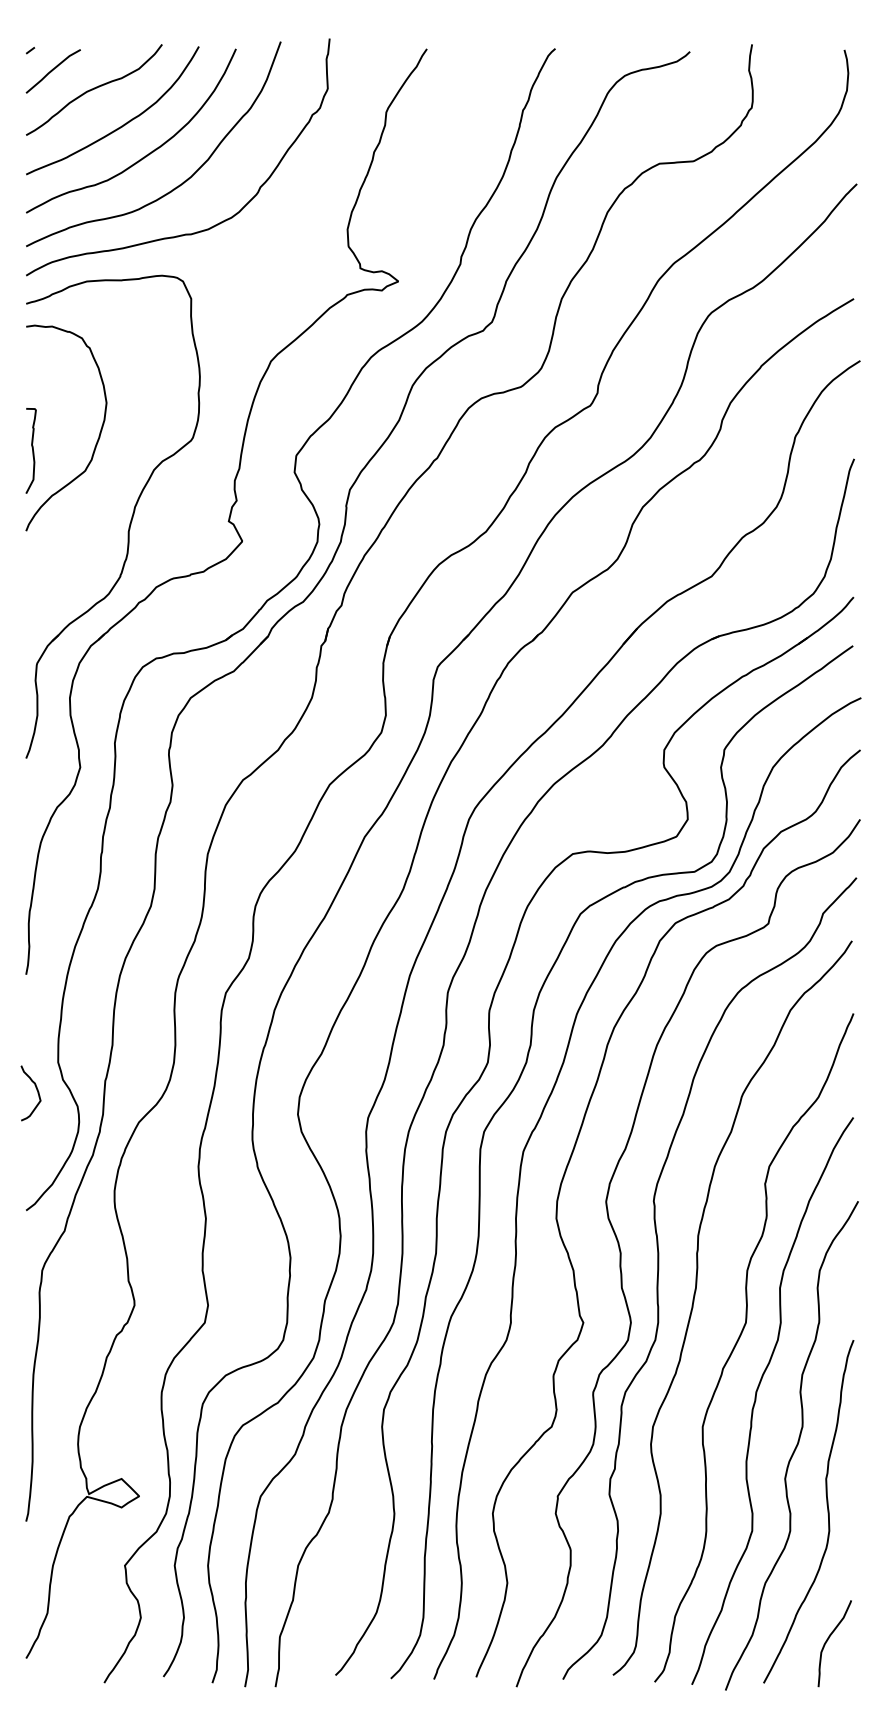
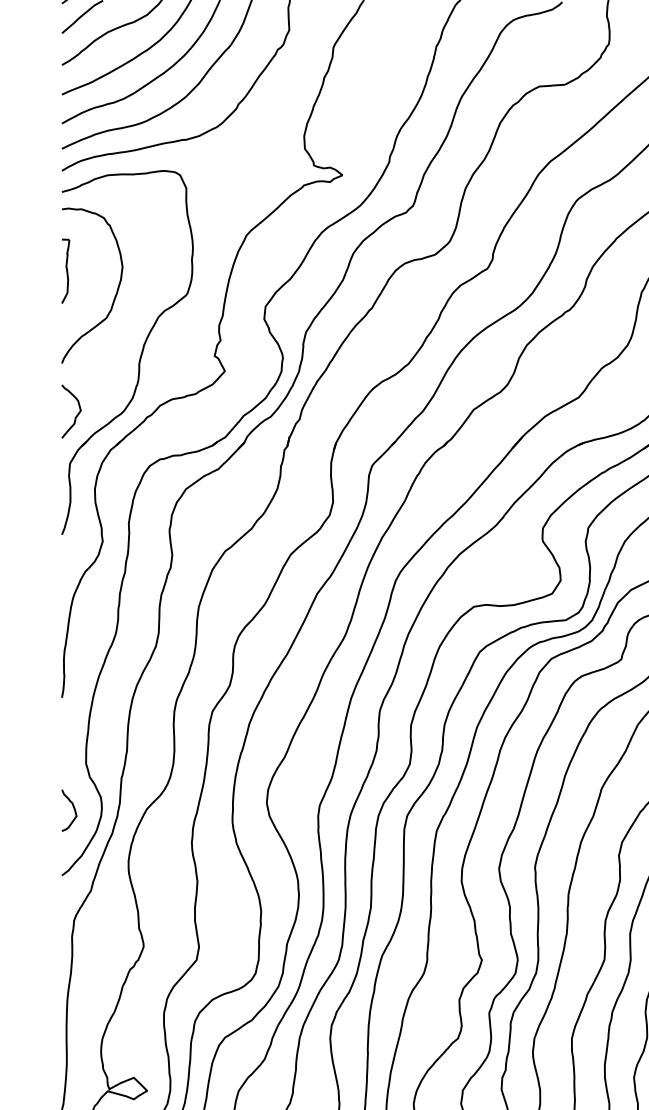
curve: (32, 450) -> (66, 271), moved
curve: (46, 598) -> (77, 414), added
curve: (36, 1090) -> (73, 808), moved

